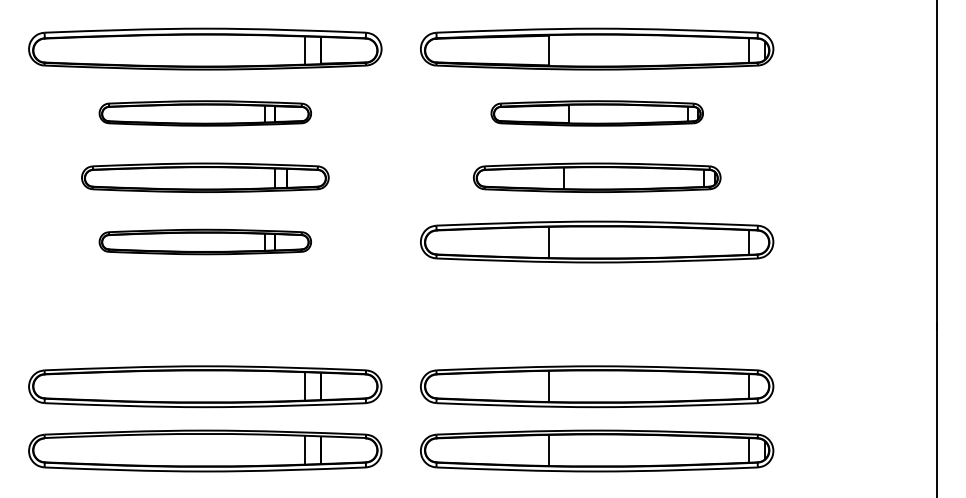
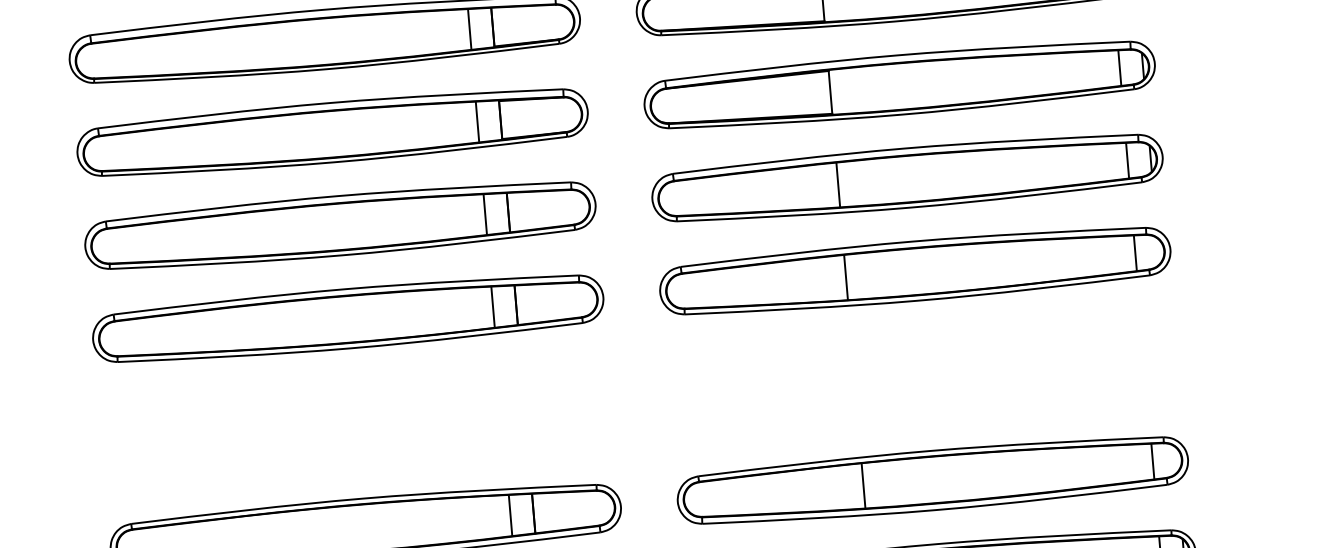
part: (205, 113) -> (332, 132), size x1.67
part: (597, 113) -> (900, 85), size x1.67
part: (205, 177) -> (340, 225), size x1.43
part: (597, 177) -> (908, 177), size x1.43
part: (205, 241) -> (348, 317), size x1.67

